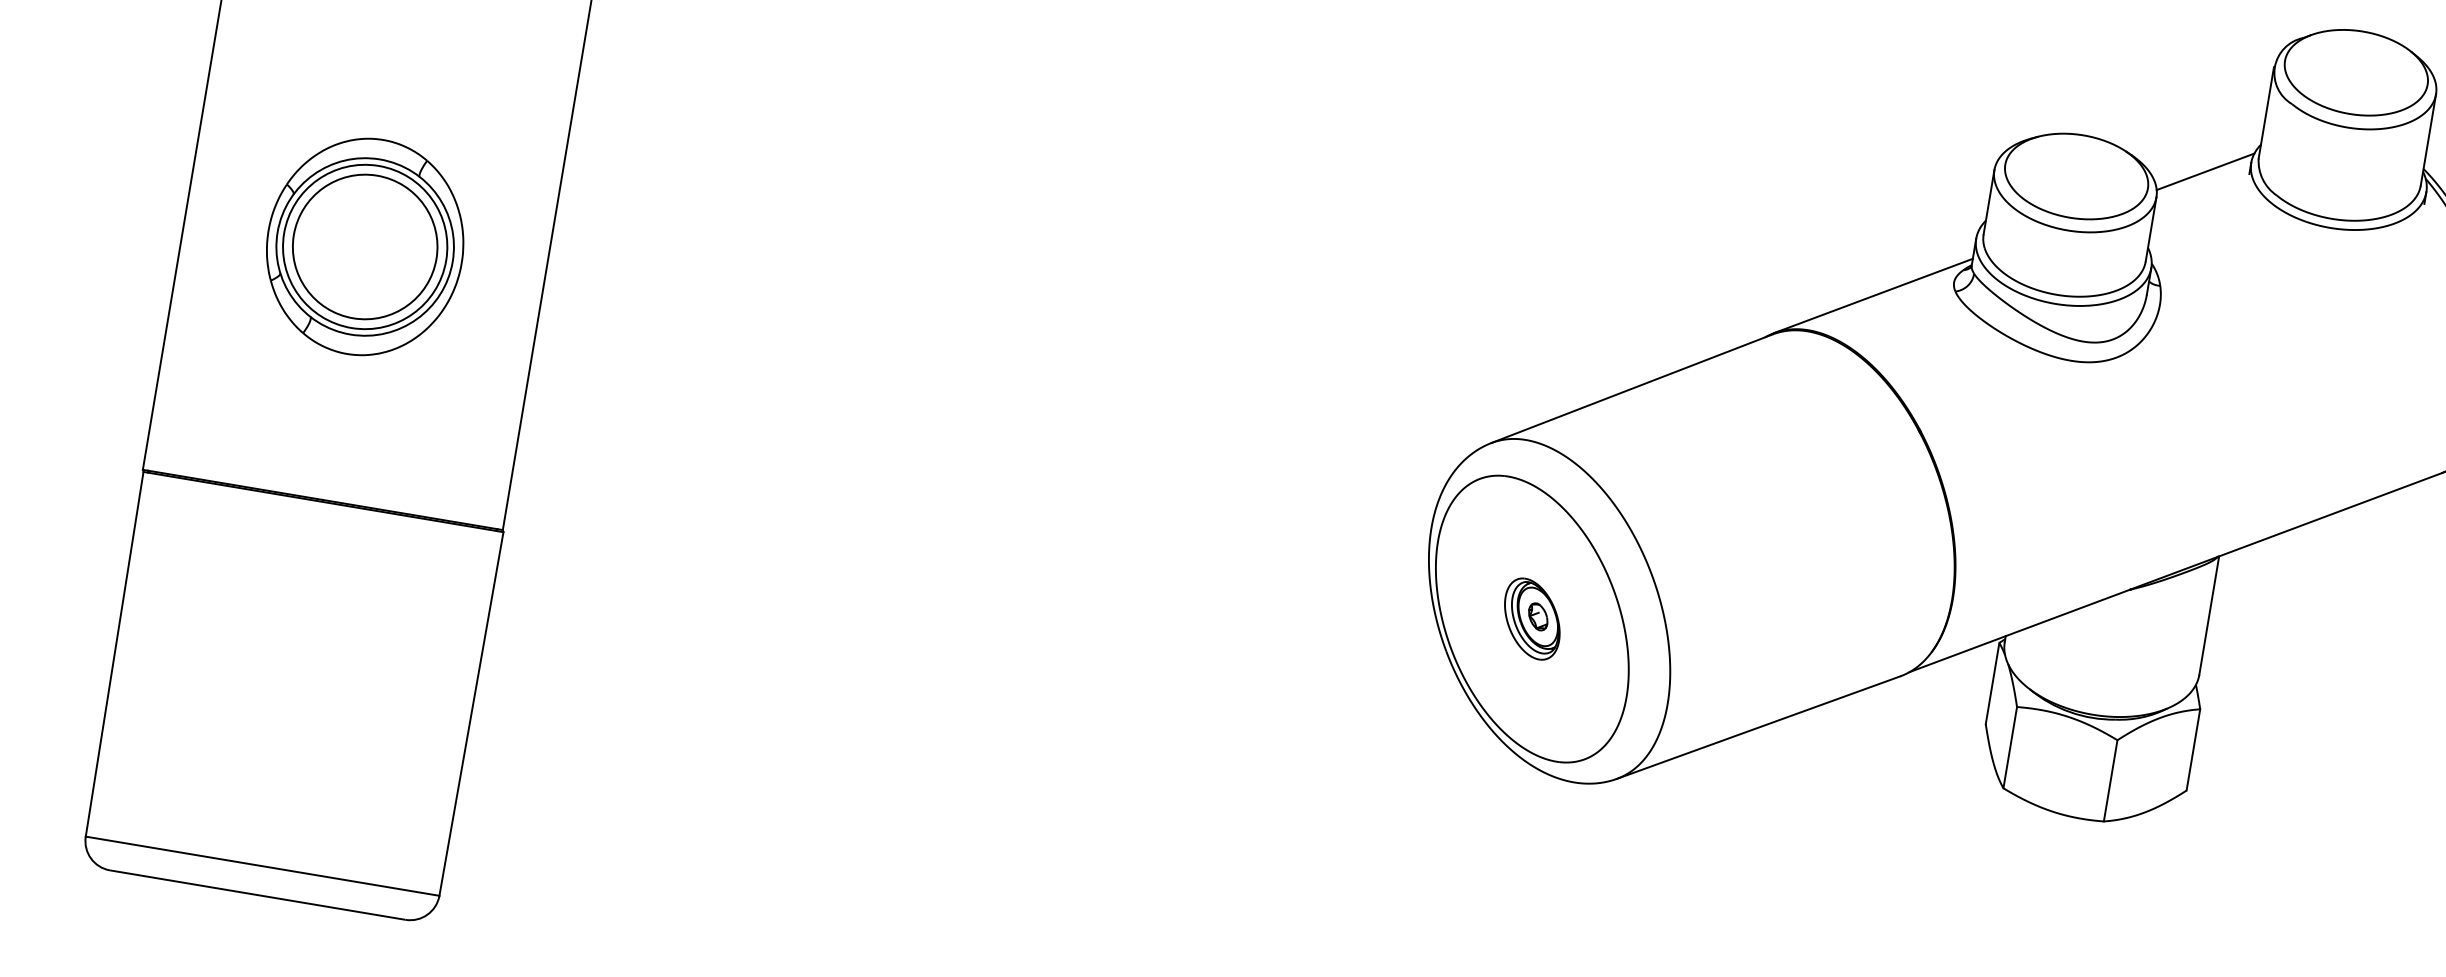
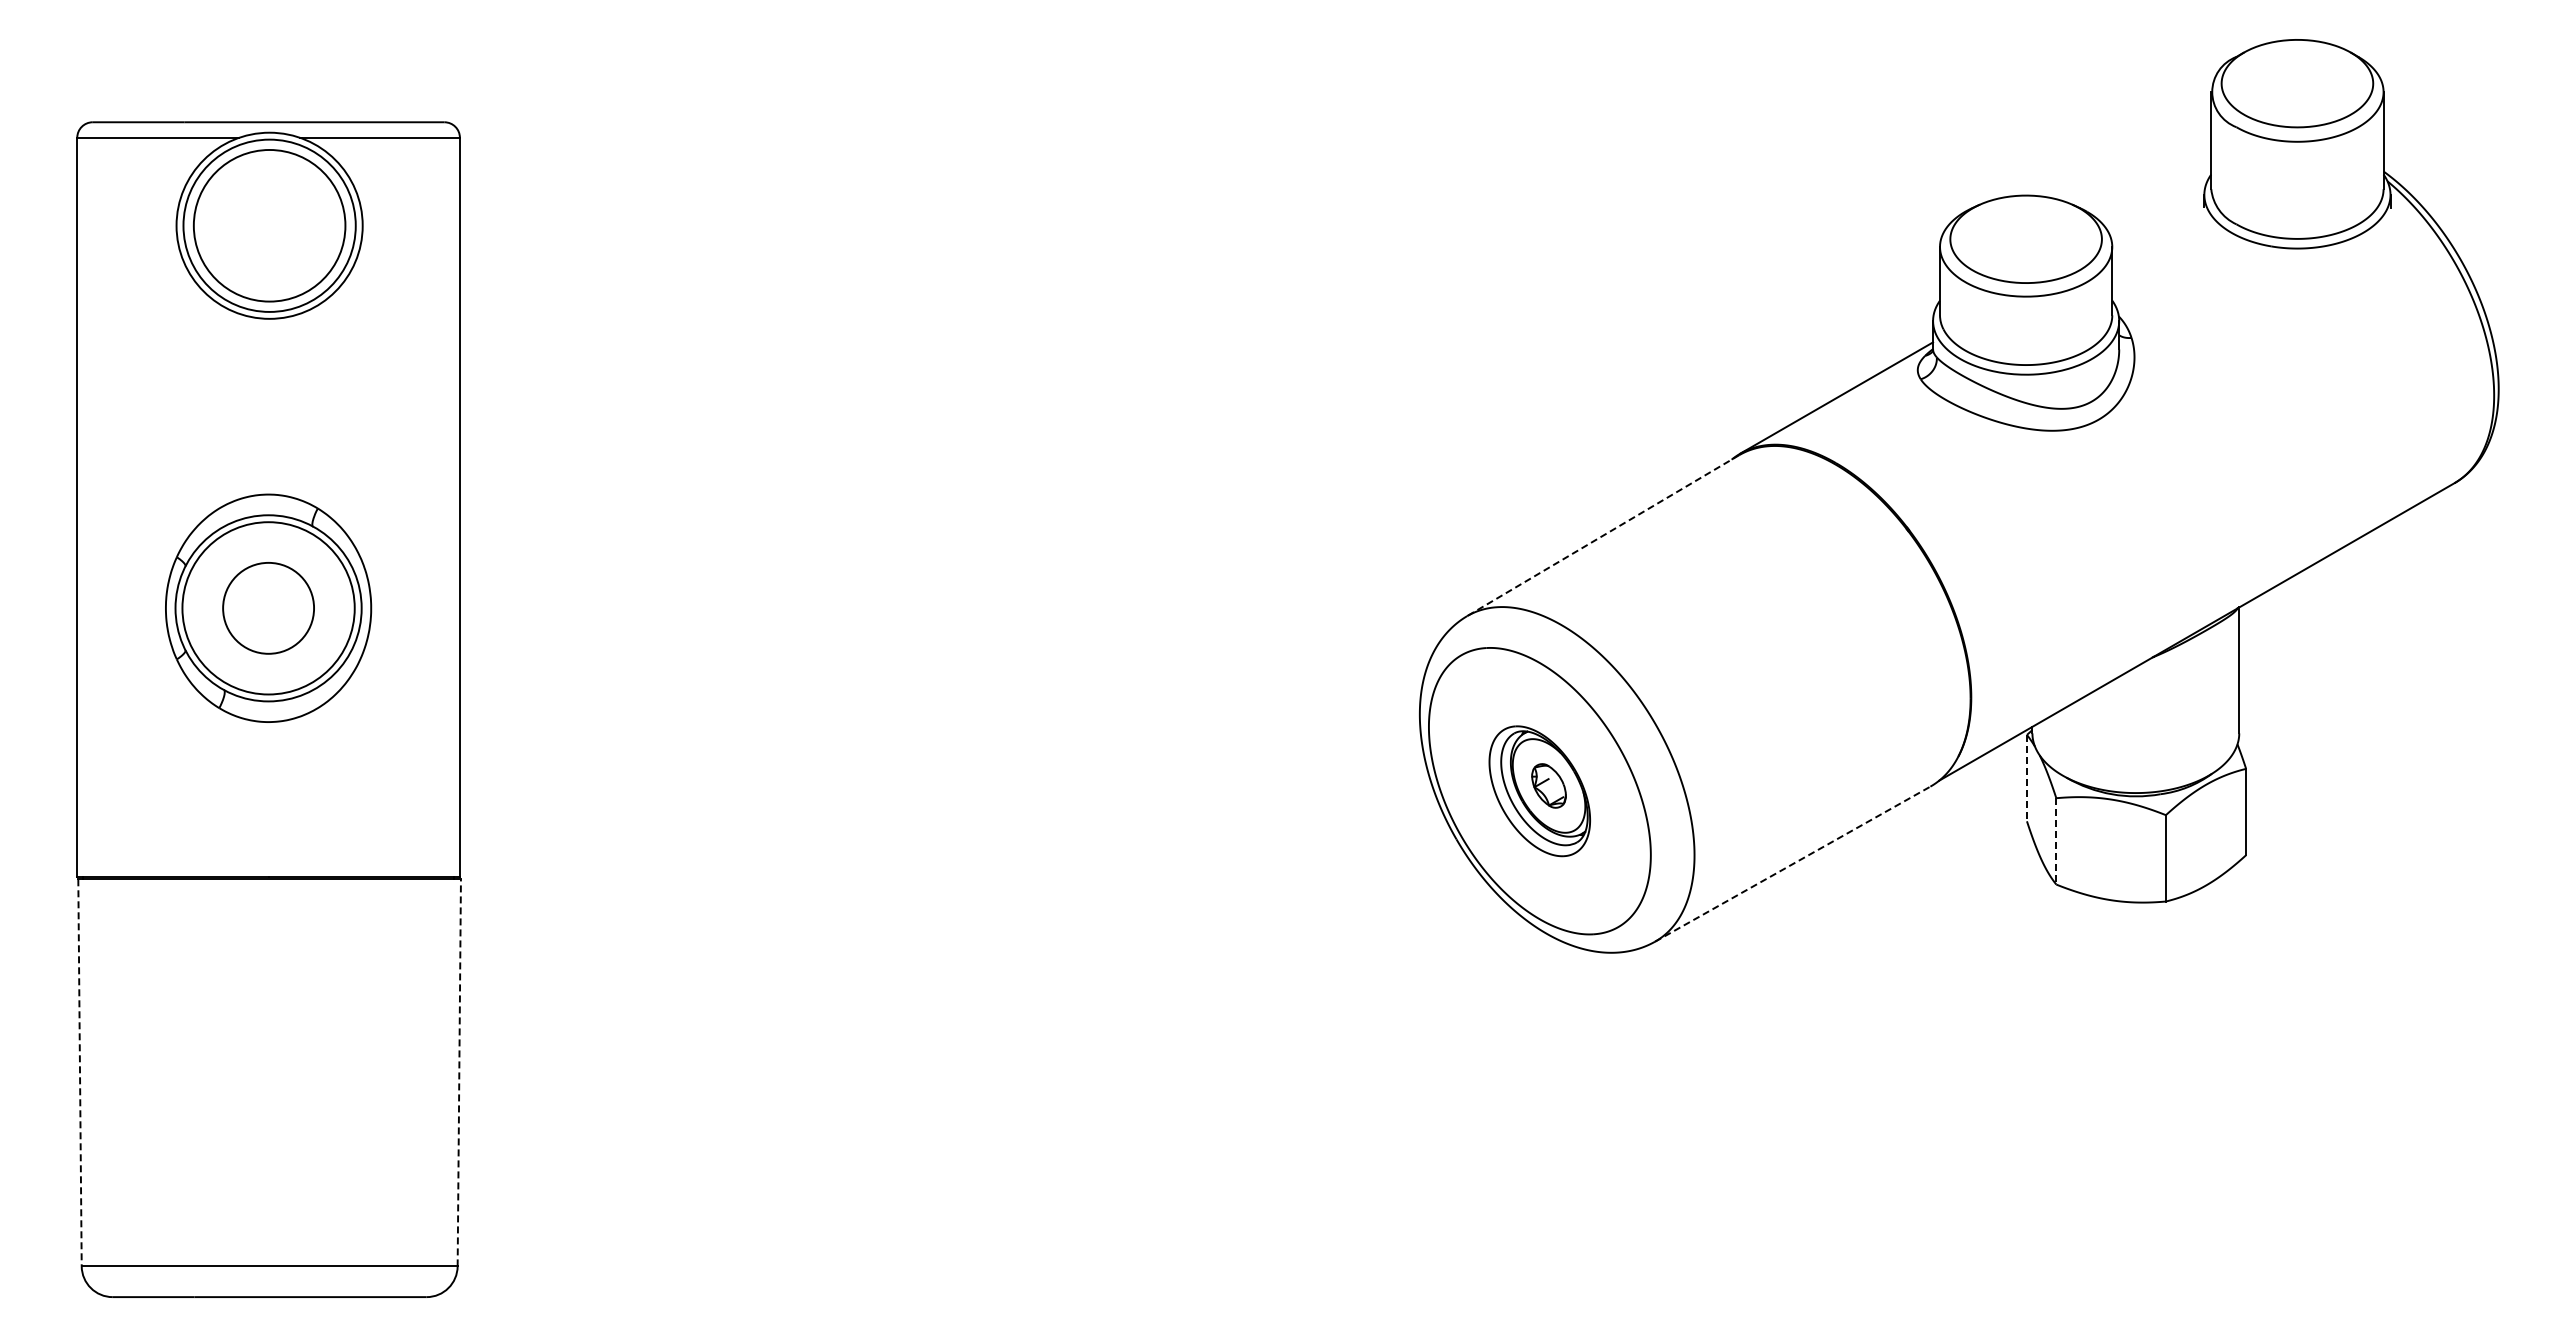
line: (2205, 171) -> (2158, 211), removed
circle: (365, 247) -> (268, 608), size x0.6
line: (1631, 388) -> (1602, 535), solid -> dashed
part: (1532, 618) -> (1539, 790), size x1.6
line: (115, 654) -> (80, 1072), solid -> dashed
line: (1992, 683) -> (2026, 778), solid -> dashed
line: (471, 713) -> (459, 1072), solid -> dashed
line: (1759, 727) -> (1793, 863), solid -> dashed
line: (2010, 747) -> (2056, 841), solid -> dashed

